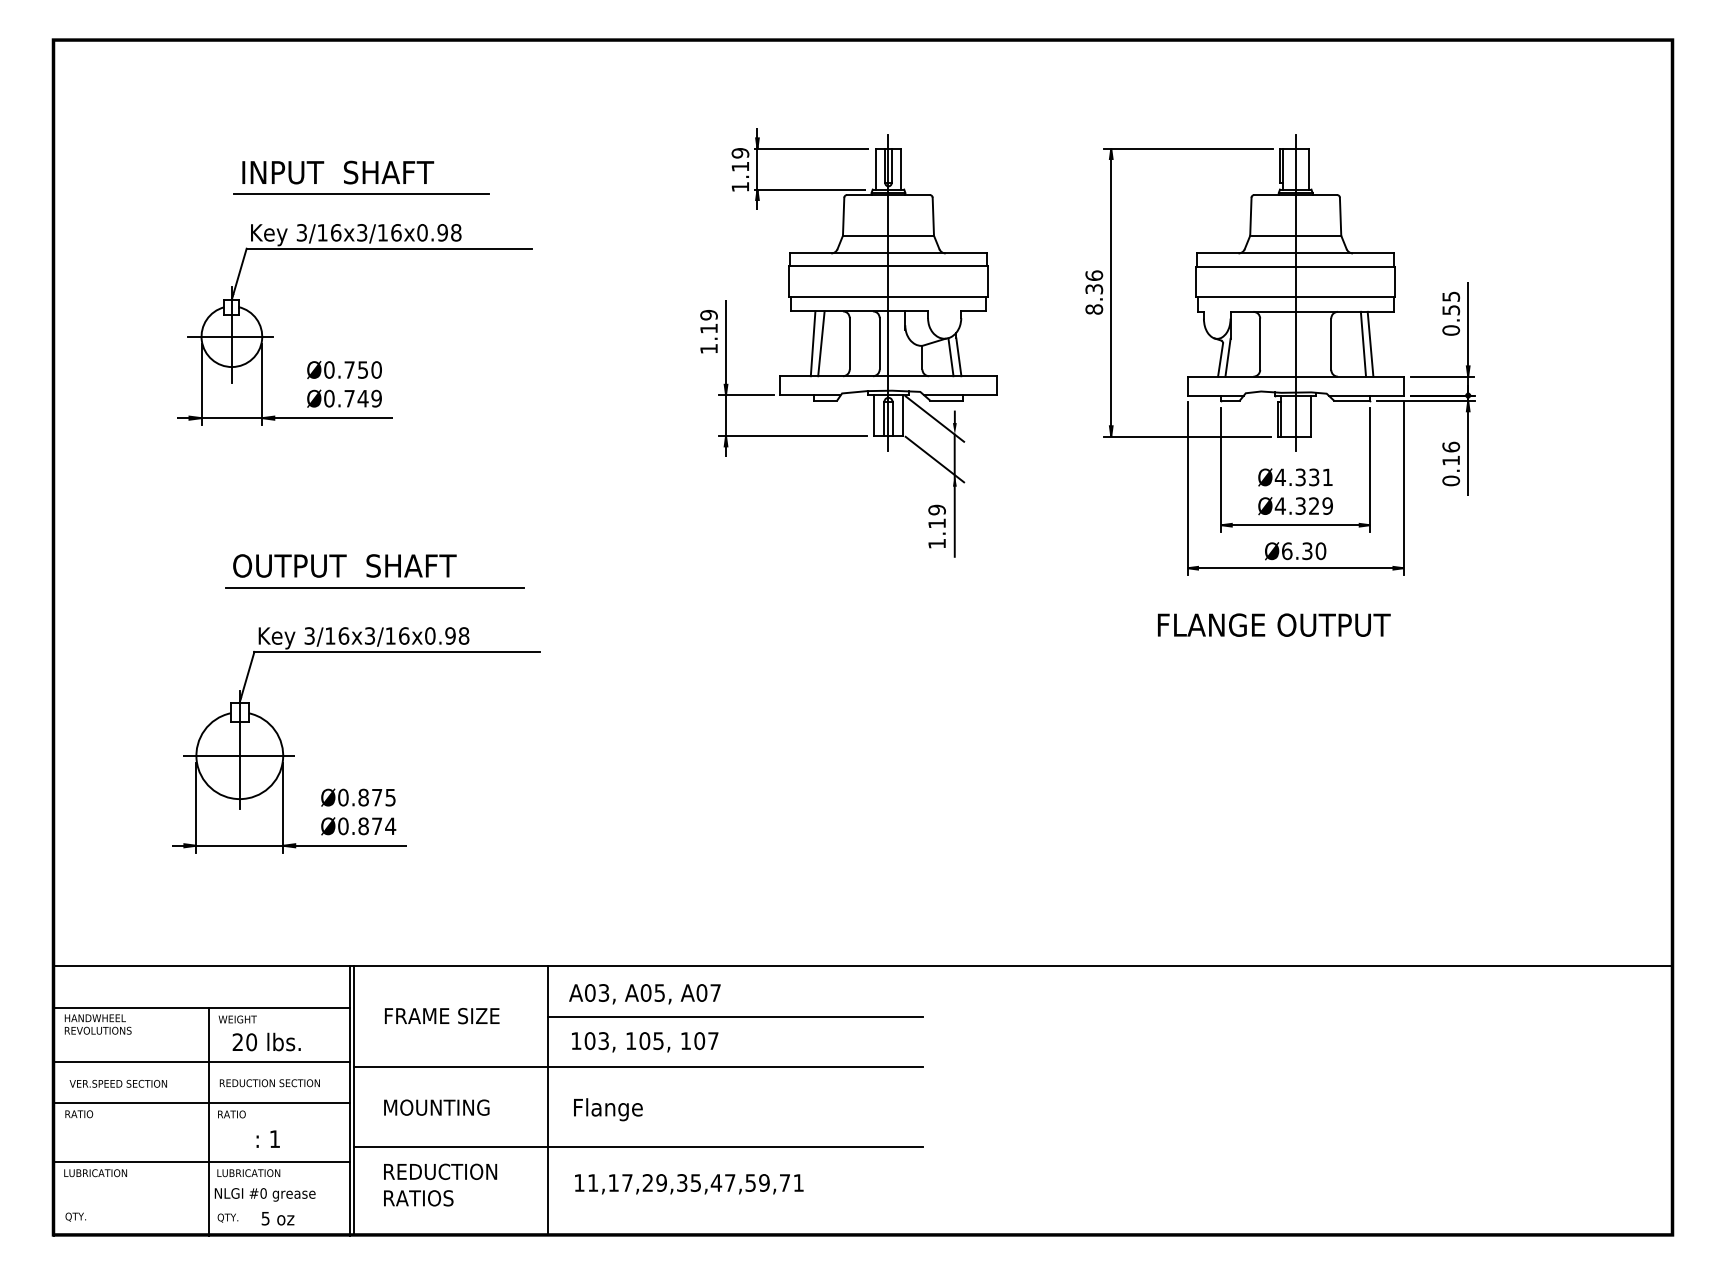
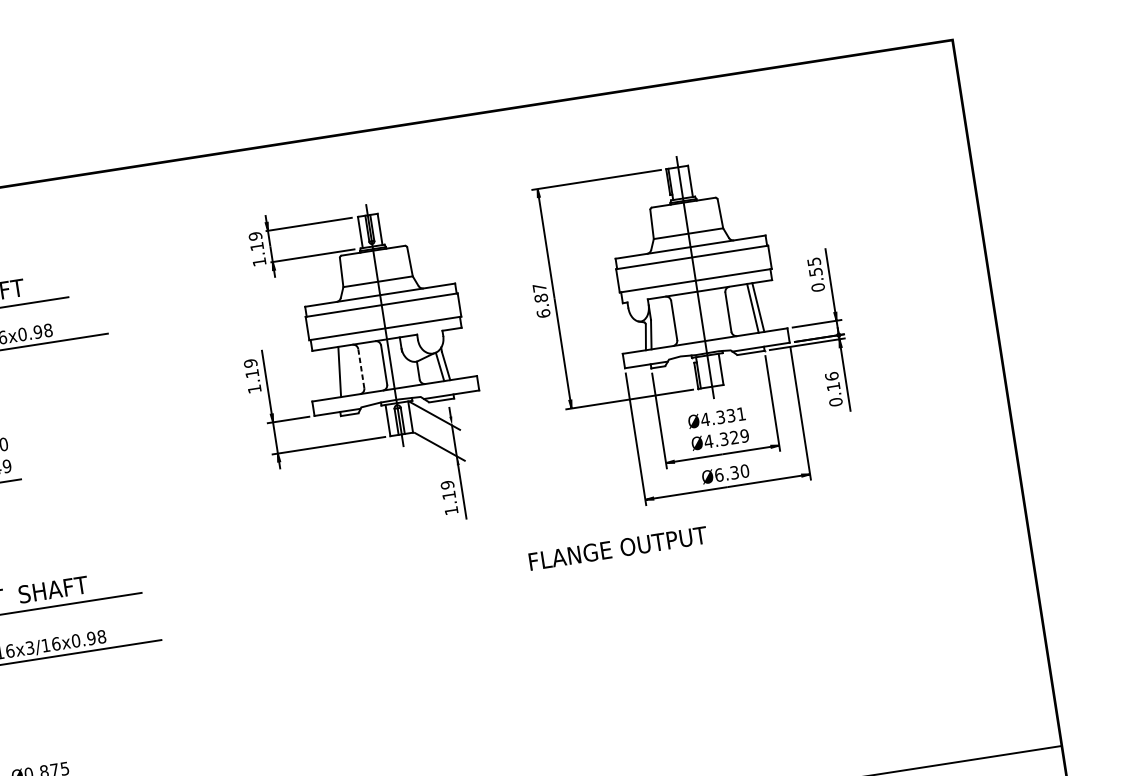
text: (1094, 292) -> (541, 300), 8.36 -> 6.87
line: (812, 343) -> (332, 372), removed
line: (849, 343) -> (361, 368), solid -> dashed
text: (1274, 624) -> (618, 547), moved

